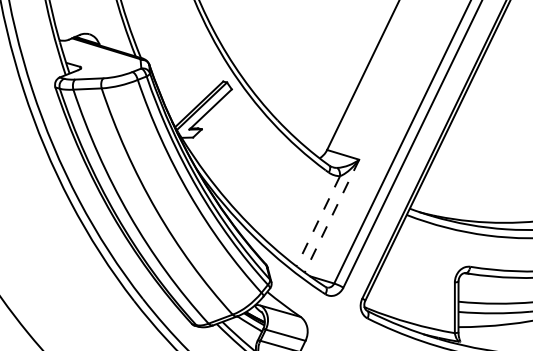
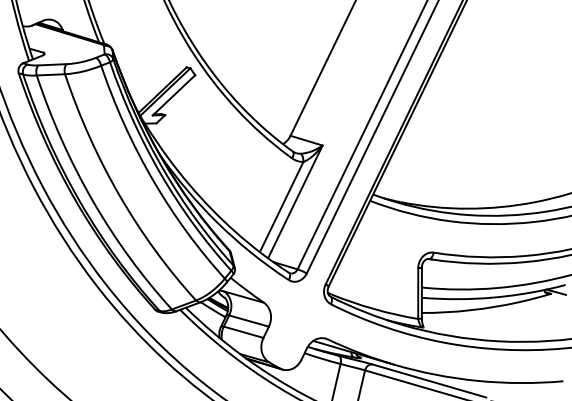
line: (332, 215) -> (295, 201), dashed -> solid
line: (318, 221) -> (281, 207), dashed -> solid

